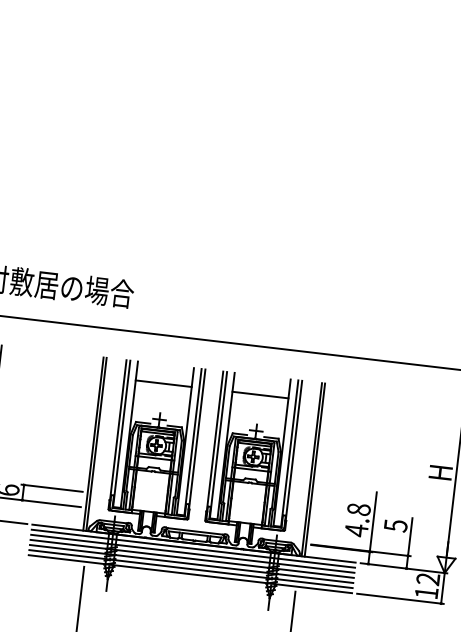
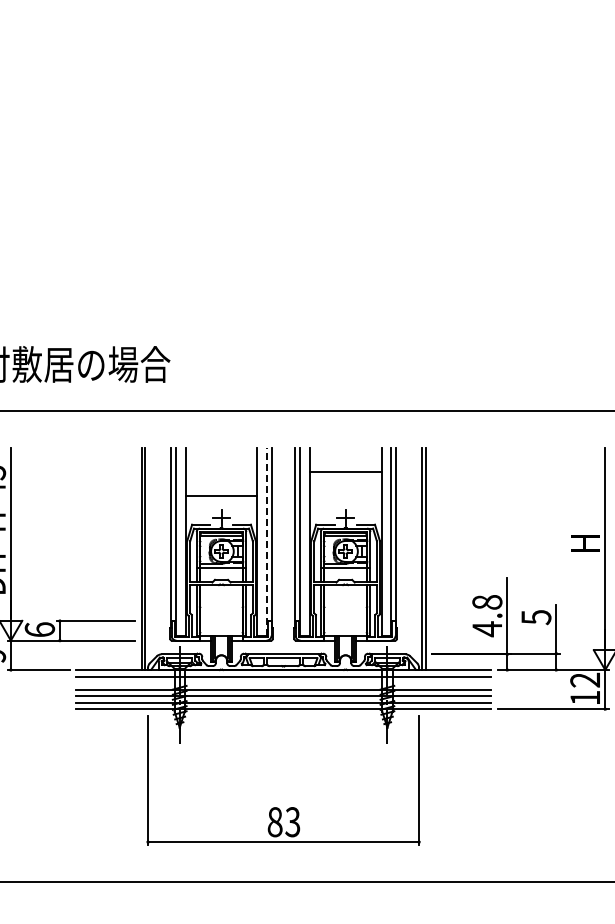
line: (163, 383) -> (221, 496), moved
line: (193, 441) -> (267, 541), solid -> dashed
line: (192, 554) -> (283, 683), removed

